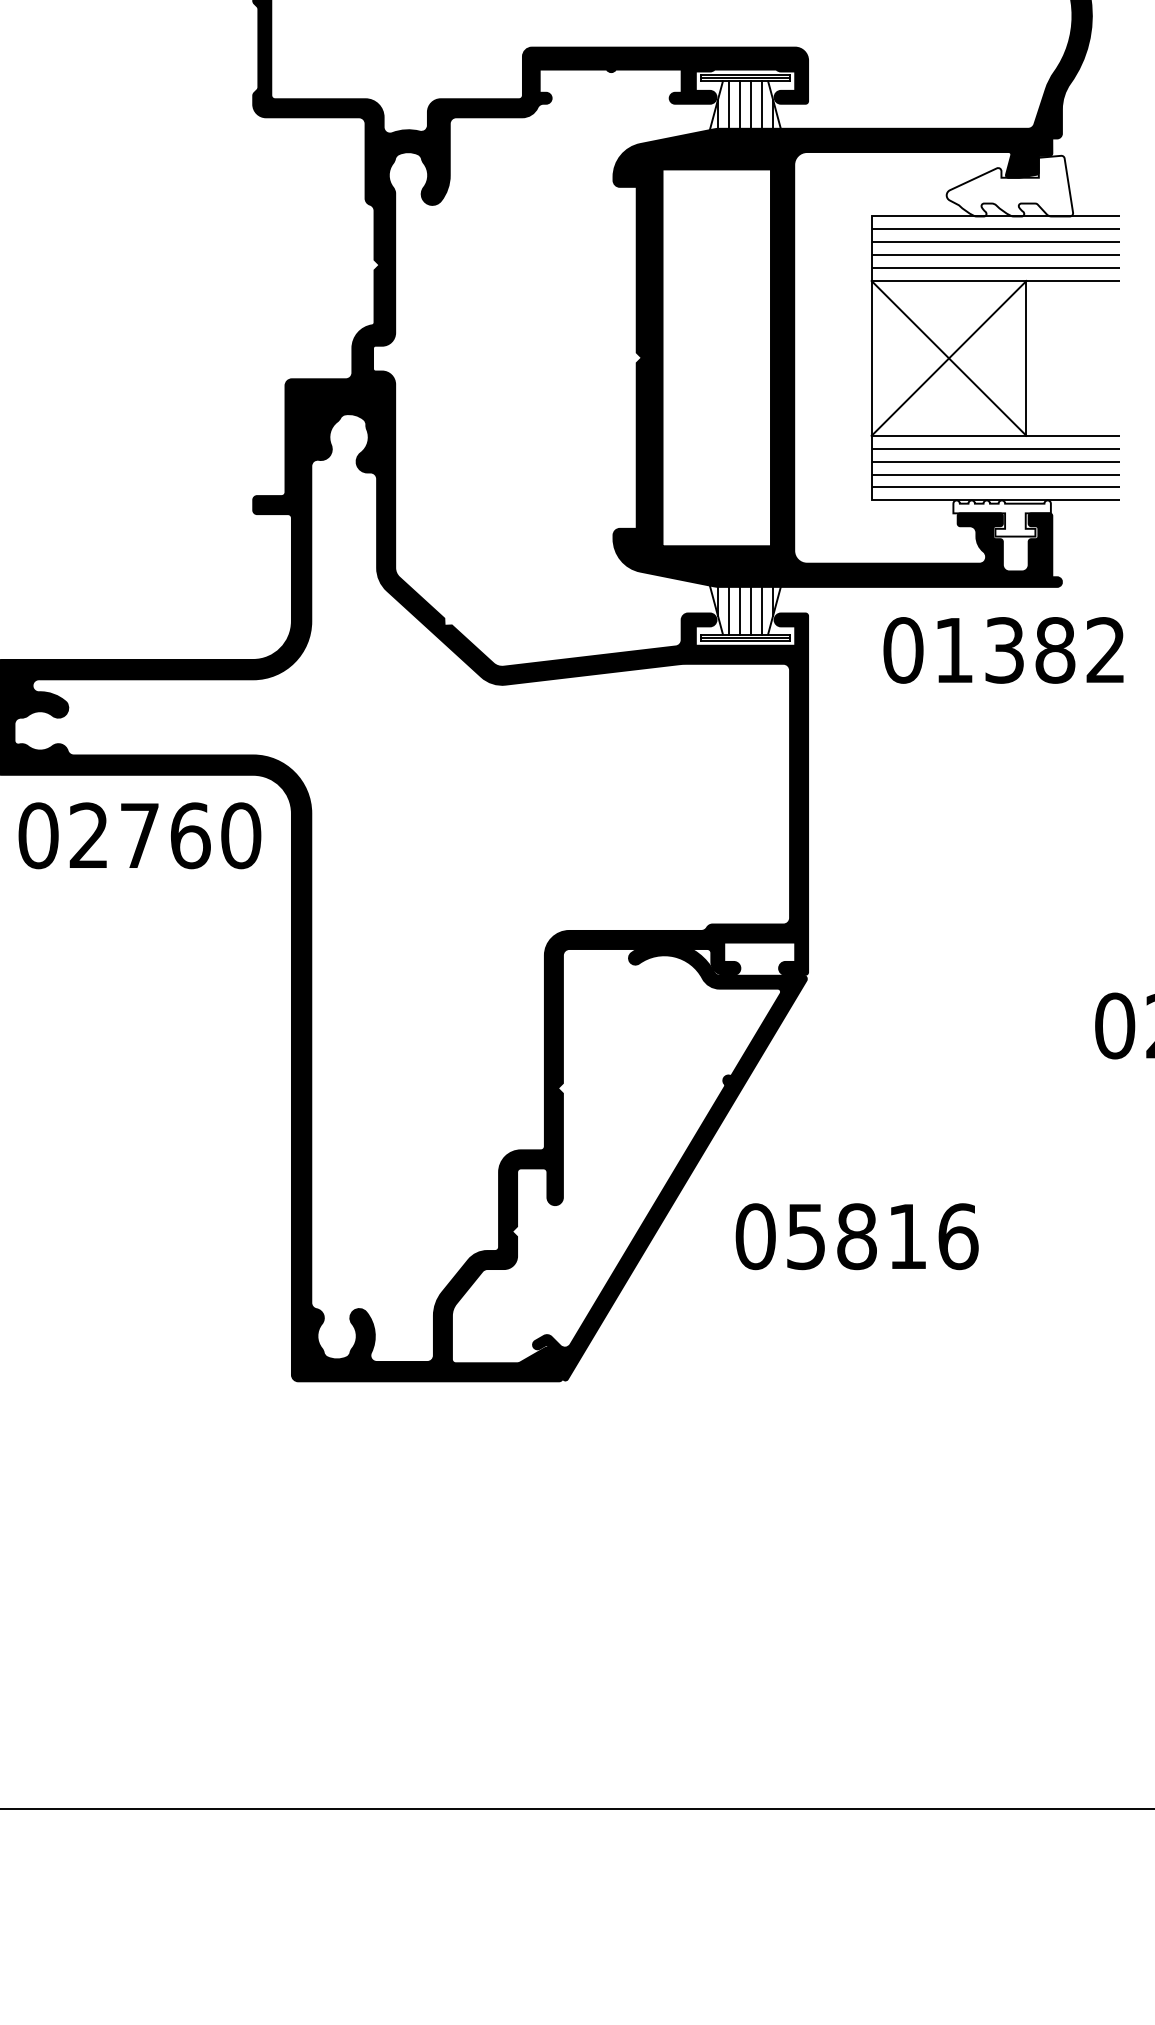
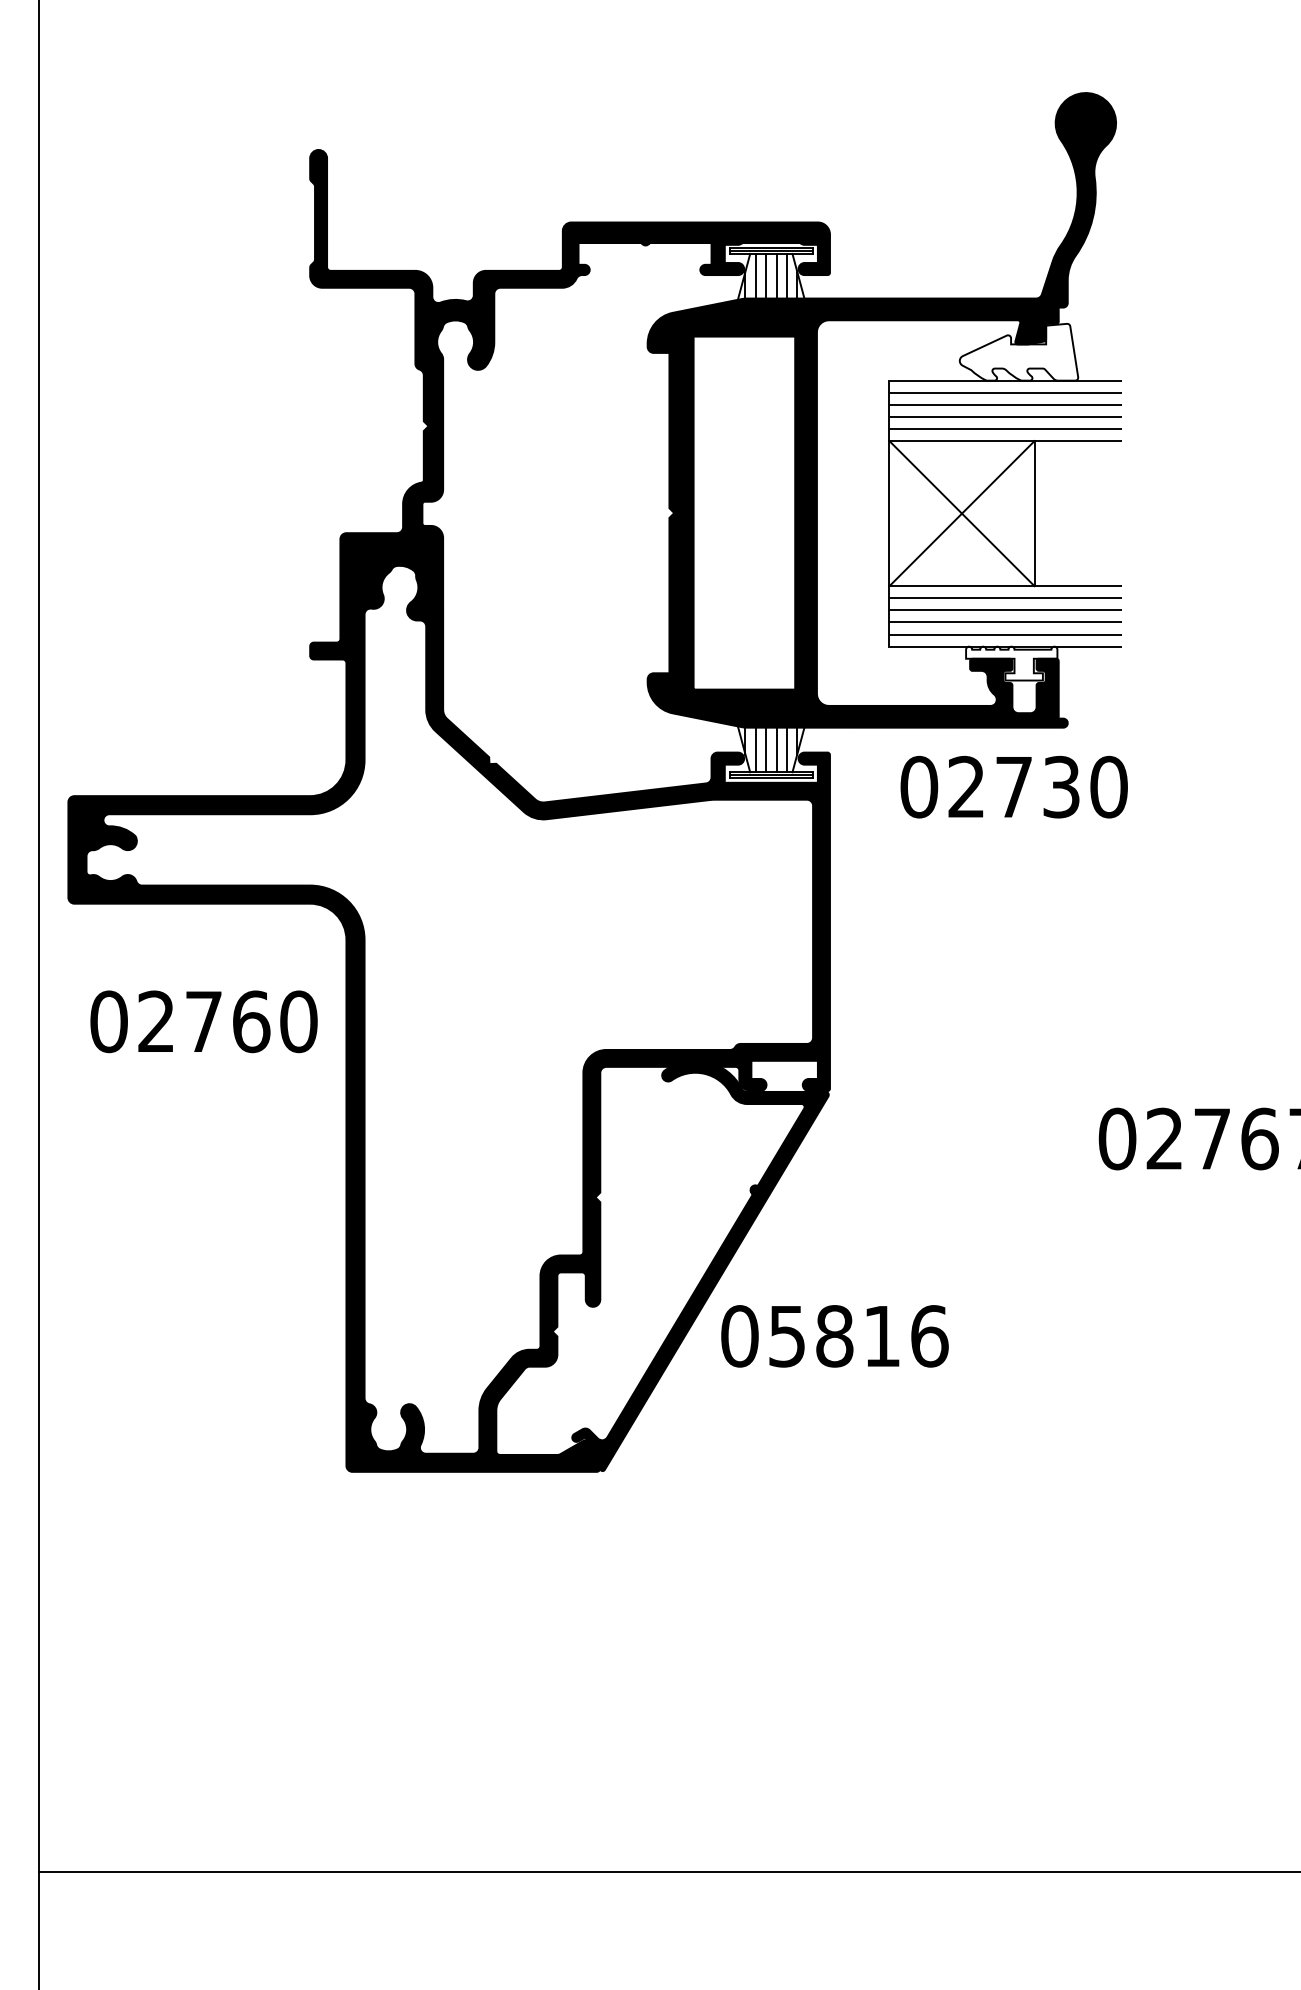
text: (1029, 649) -> (1037, 786), 01382 -> 02730
text: (139, 835) -> (203, 1021), moved
text: (856, 1236) -> (834, 1336), moved

